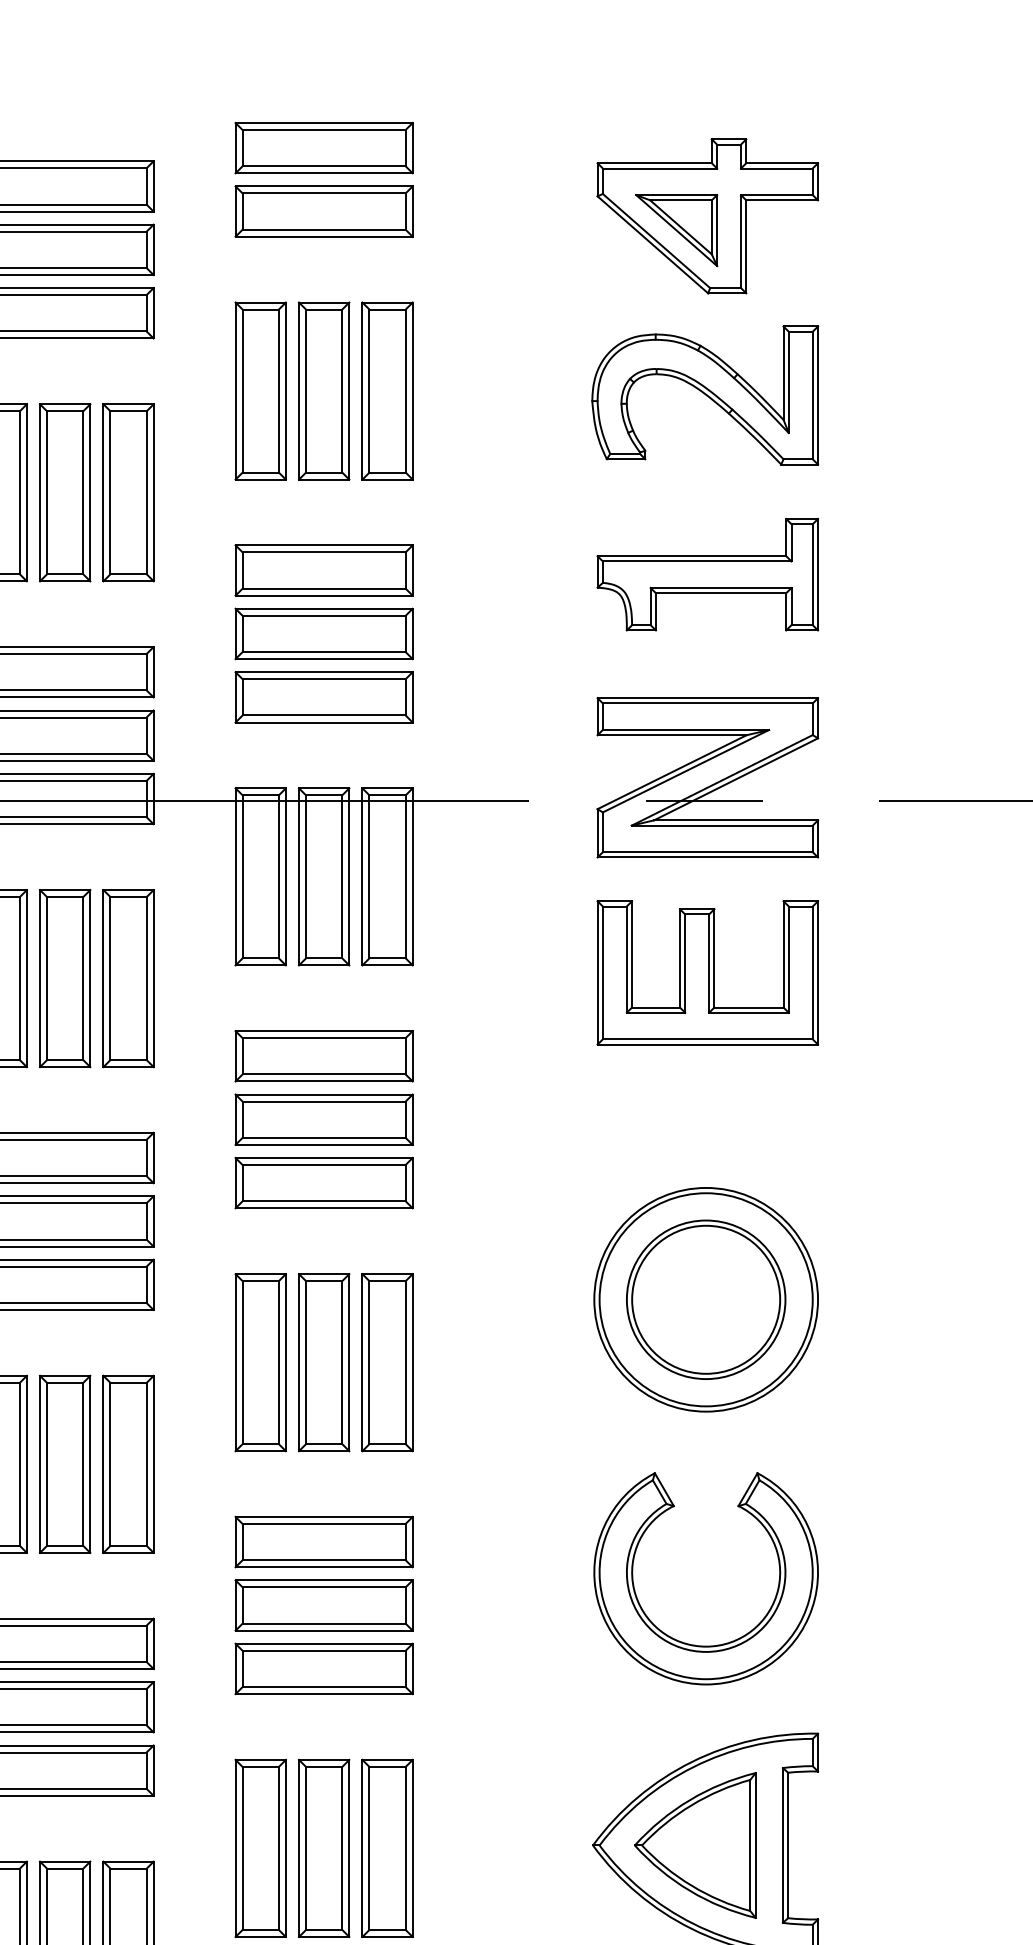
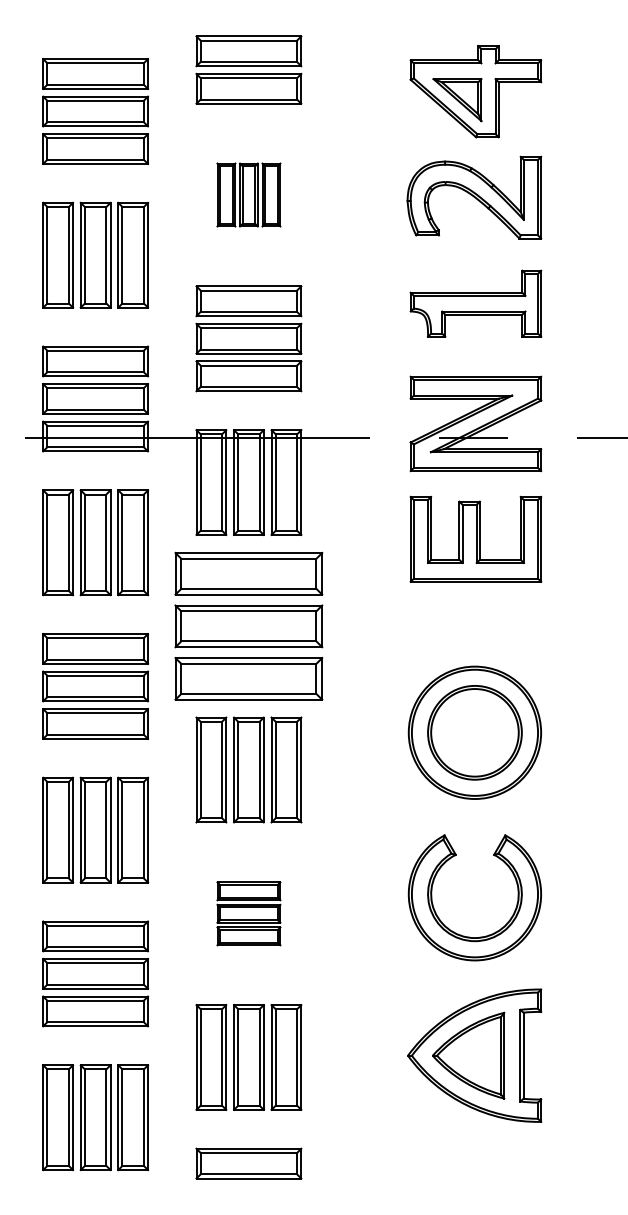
part: (323, 390) -> (248, 194), size x0.6
part: (323, 1118) -> (248, 625), size x1.4
part: (323, 1605) -> (248, 913), size x0.6

